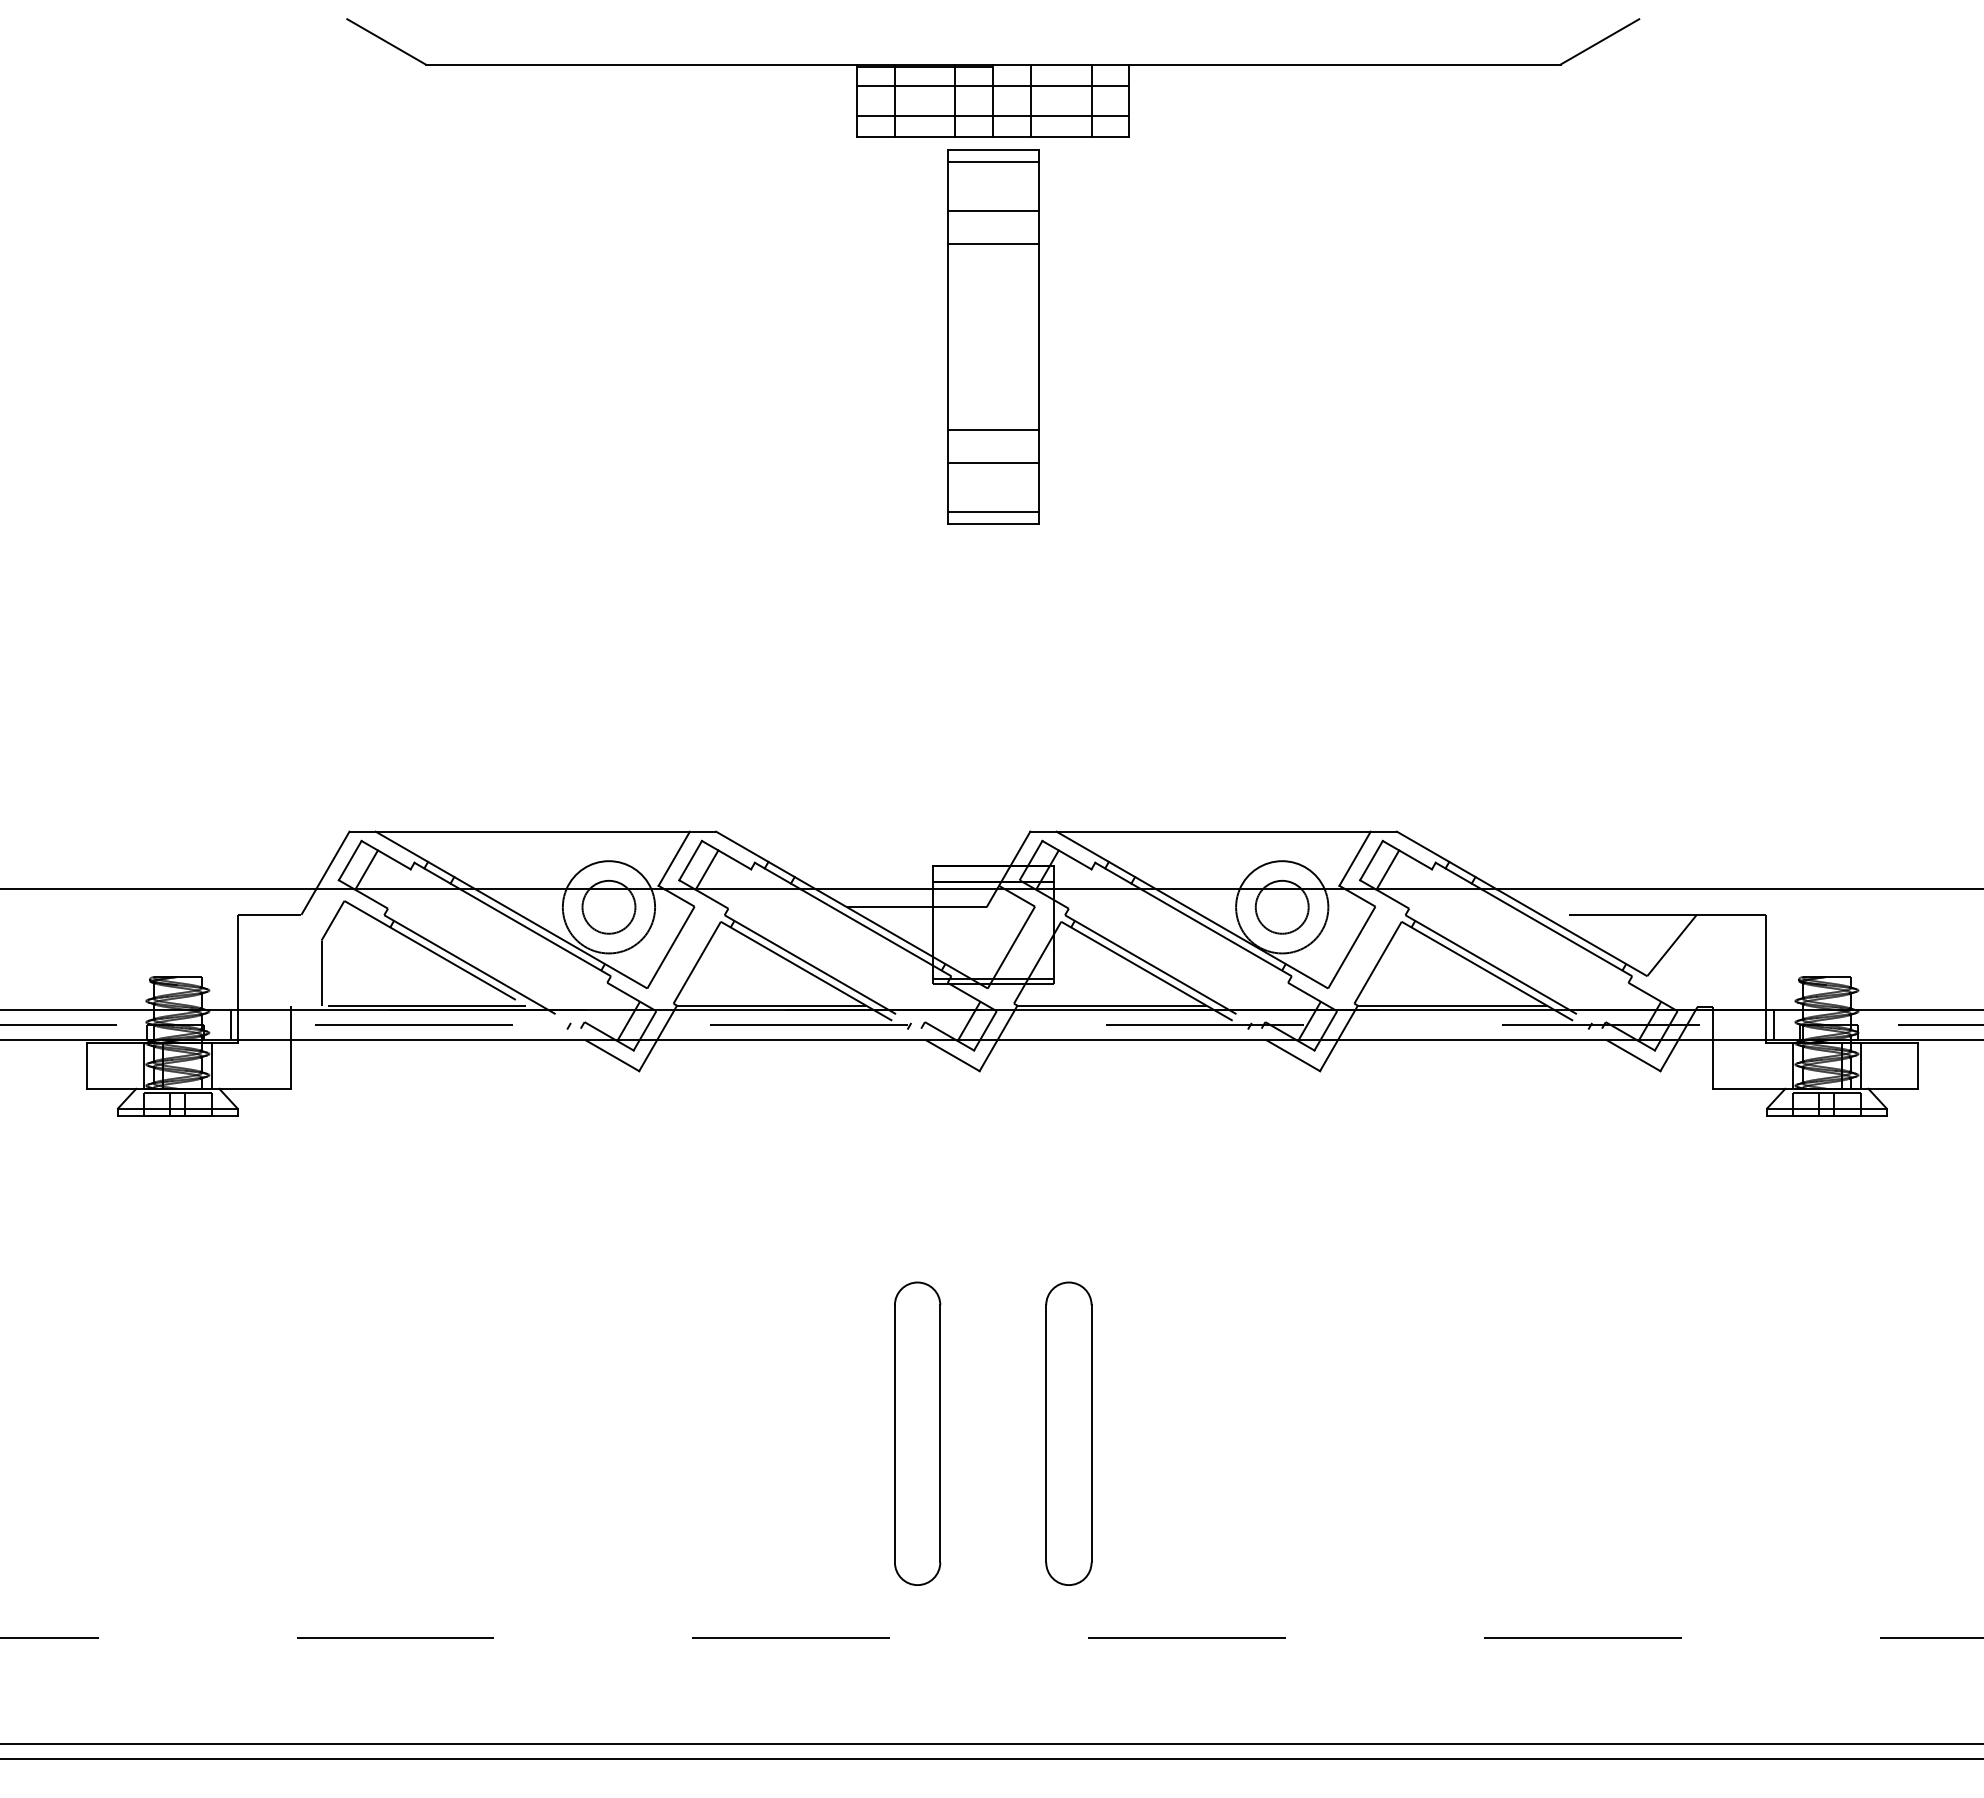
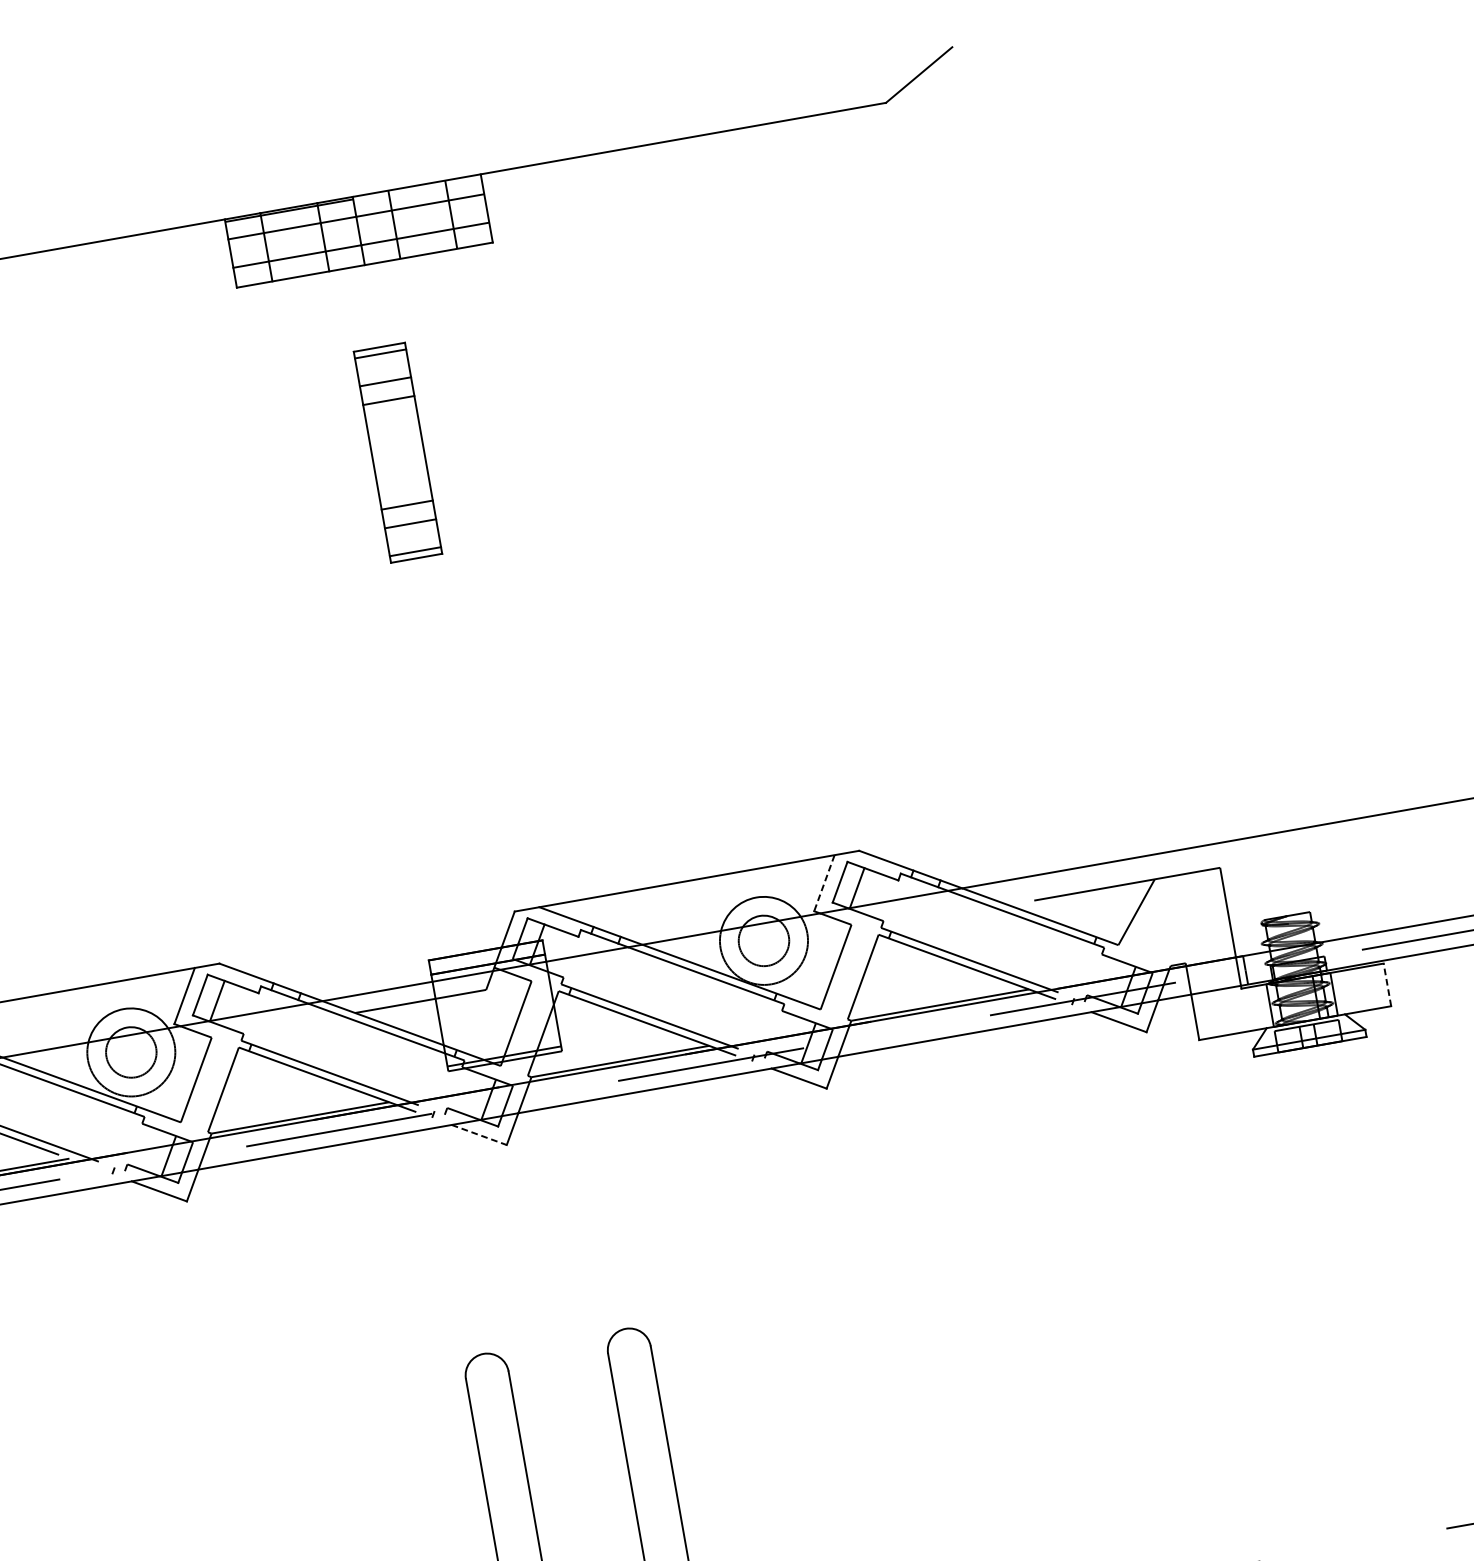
part: (993, 336) -> (398, 452), size x0.6
line: (1354, 859) -> (823, 884), solid -> dashed
line: (953, 1055) -> (479, 1134), solid -> dashed
line: (1917, 1066) -> (1387, 985), solid -> dashed

